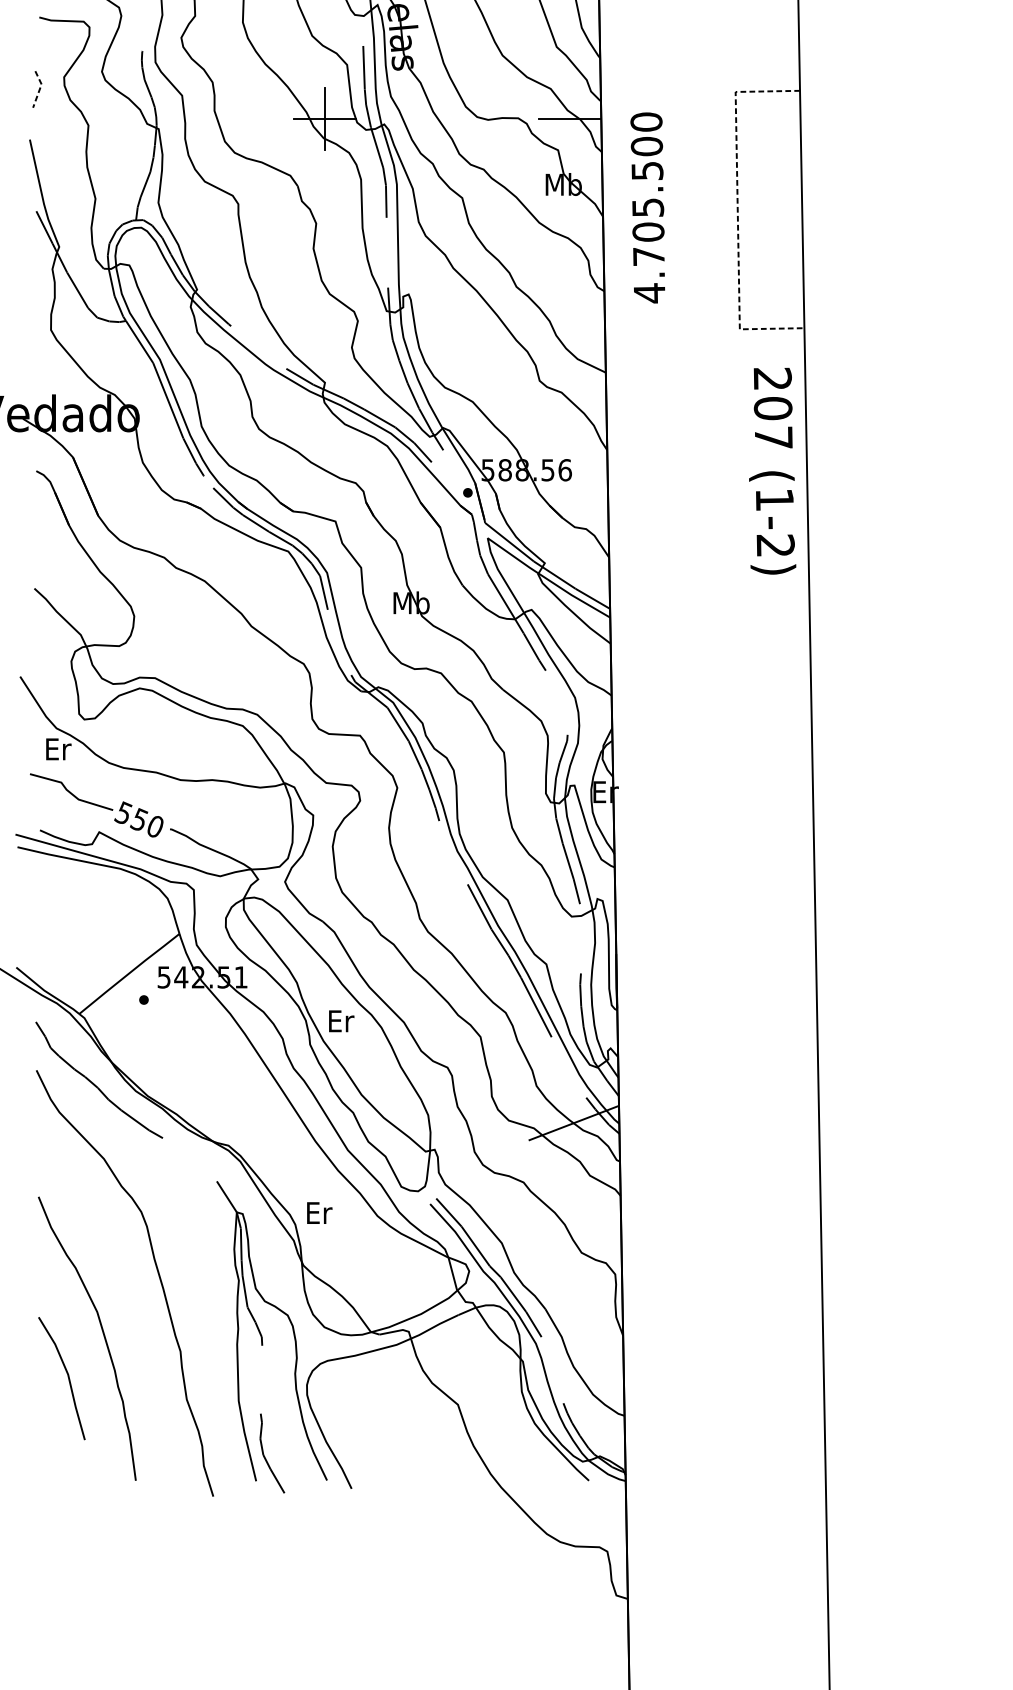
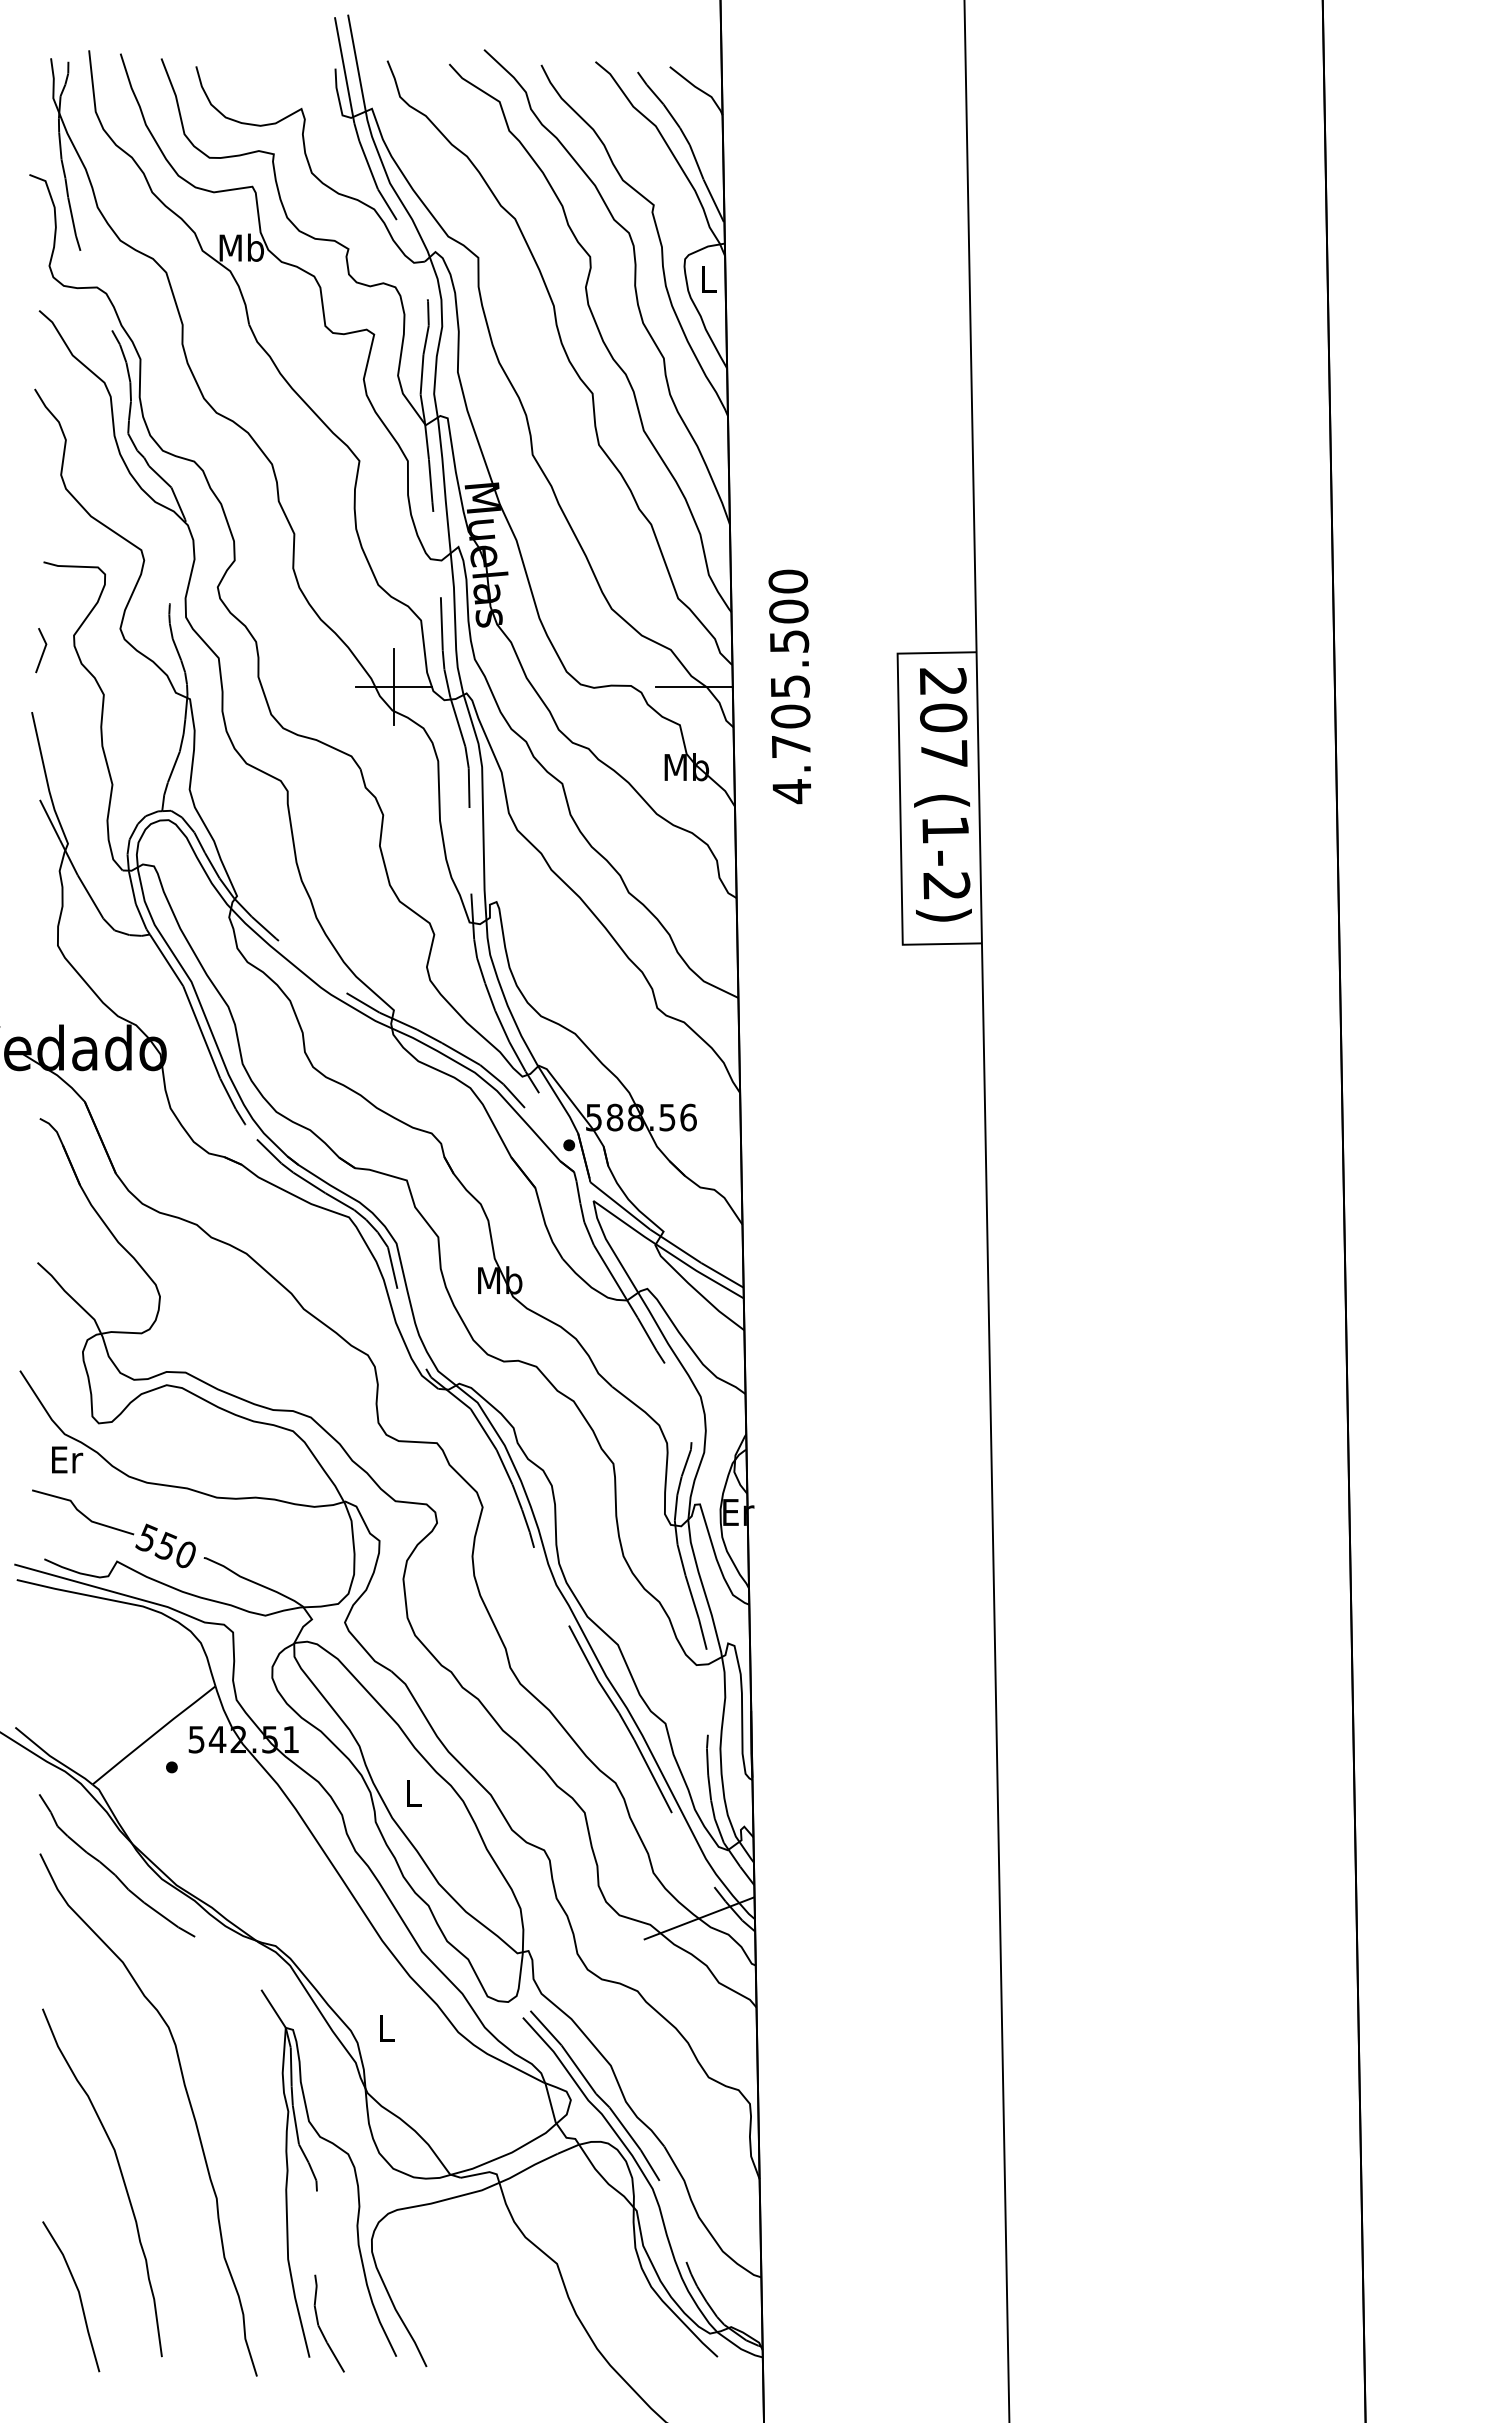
line: (40, 88) -> (44, 649), dashed -> solid
text: (647, 207) -> (789, 686), moved
line: (737, 211) -> (900, 800), dashed -> solid
text: (772, 470) -> (942, 794), moved
text: (341, 1021) -> (414, 1793), Er -> L
text: (319, 1212) -> (387, 2028), Er -> L
curve: (67, 1377) -> (78, 2295), moved

